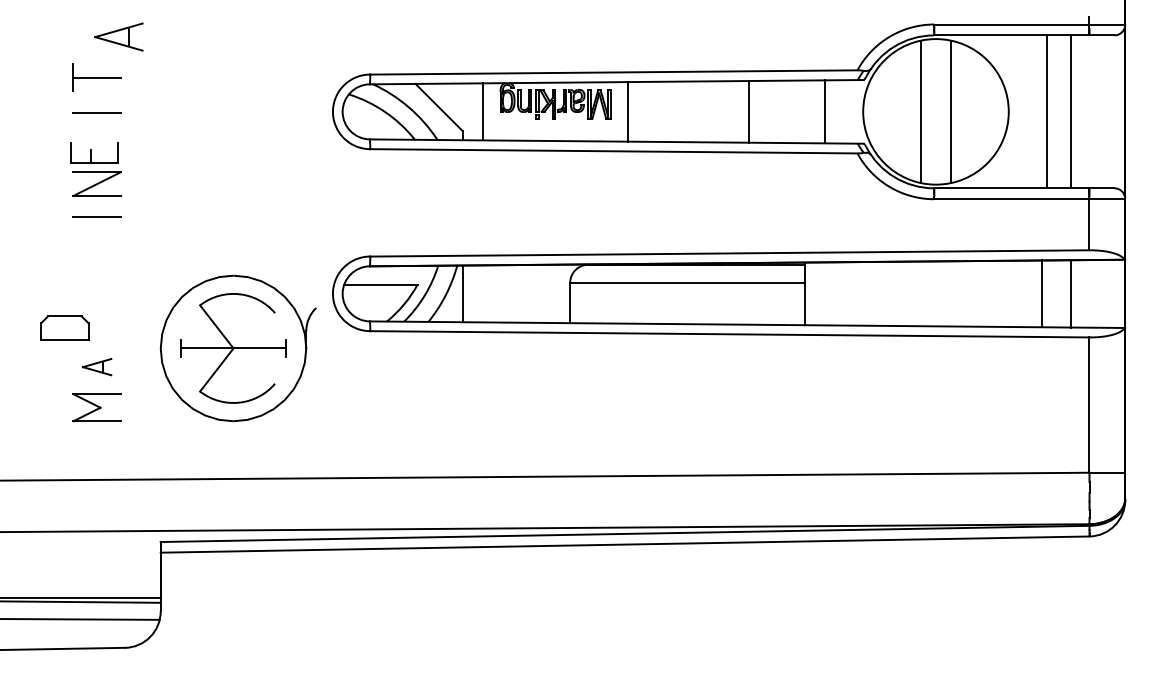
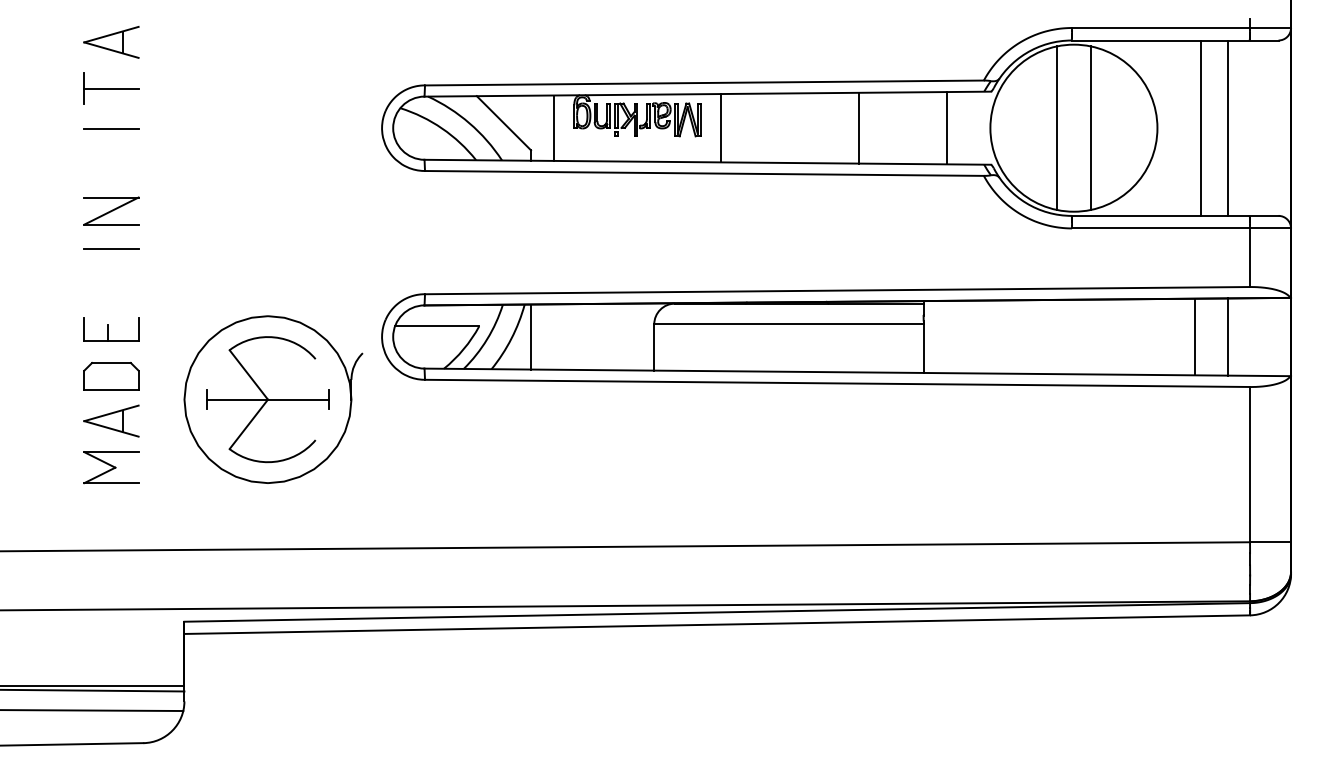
part: (118, 37) -> (111, 42), moved
part: (94, 153) -> (111, 329), moved
part: (64, 328) -> (111, 376), moved
part: (97, 366) -> (111, 420), size x1.67

